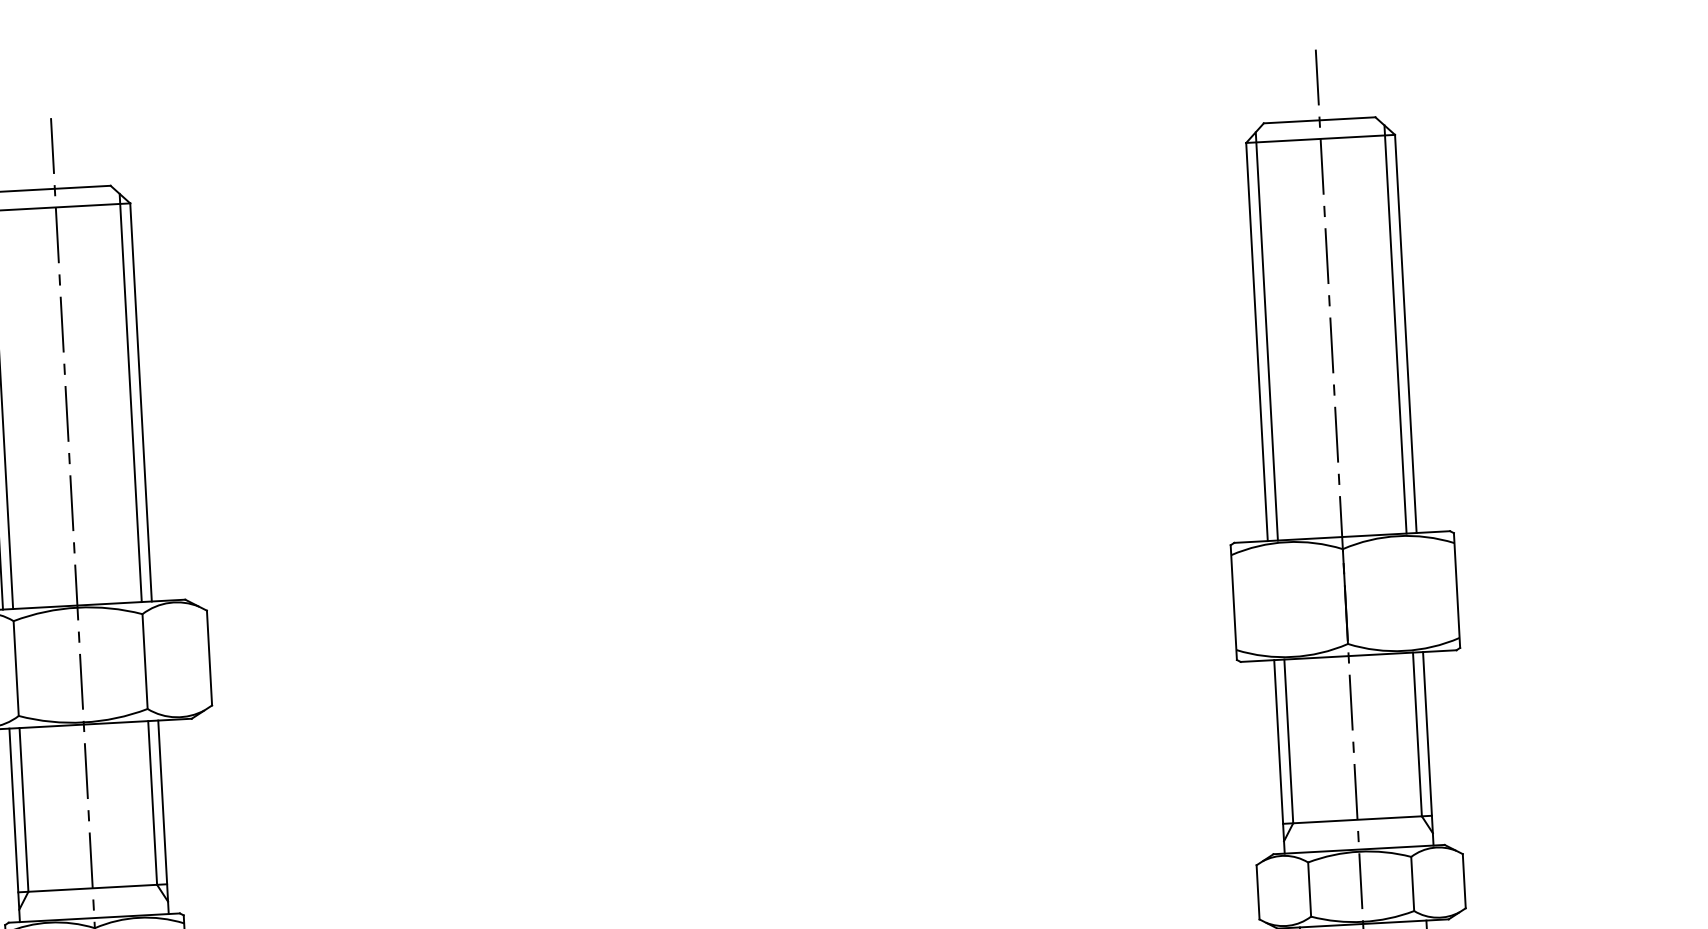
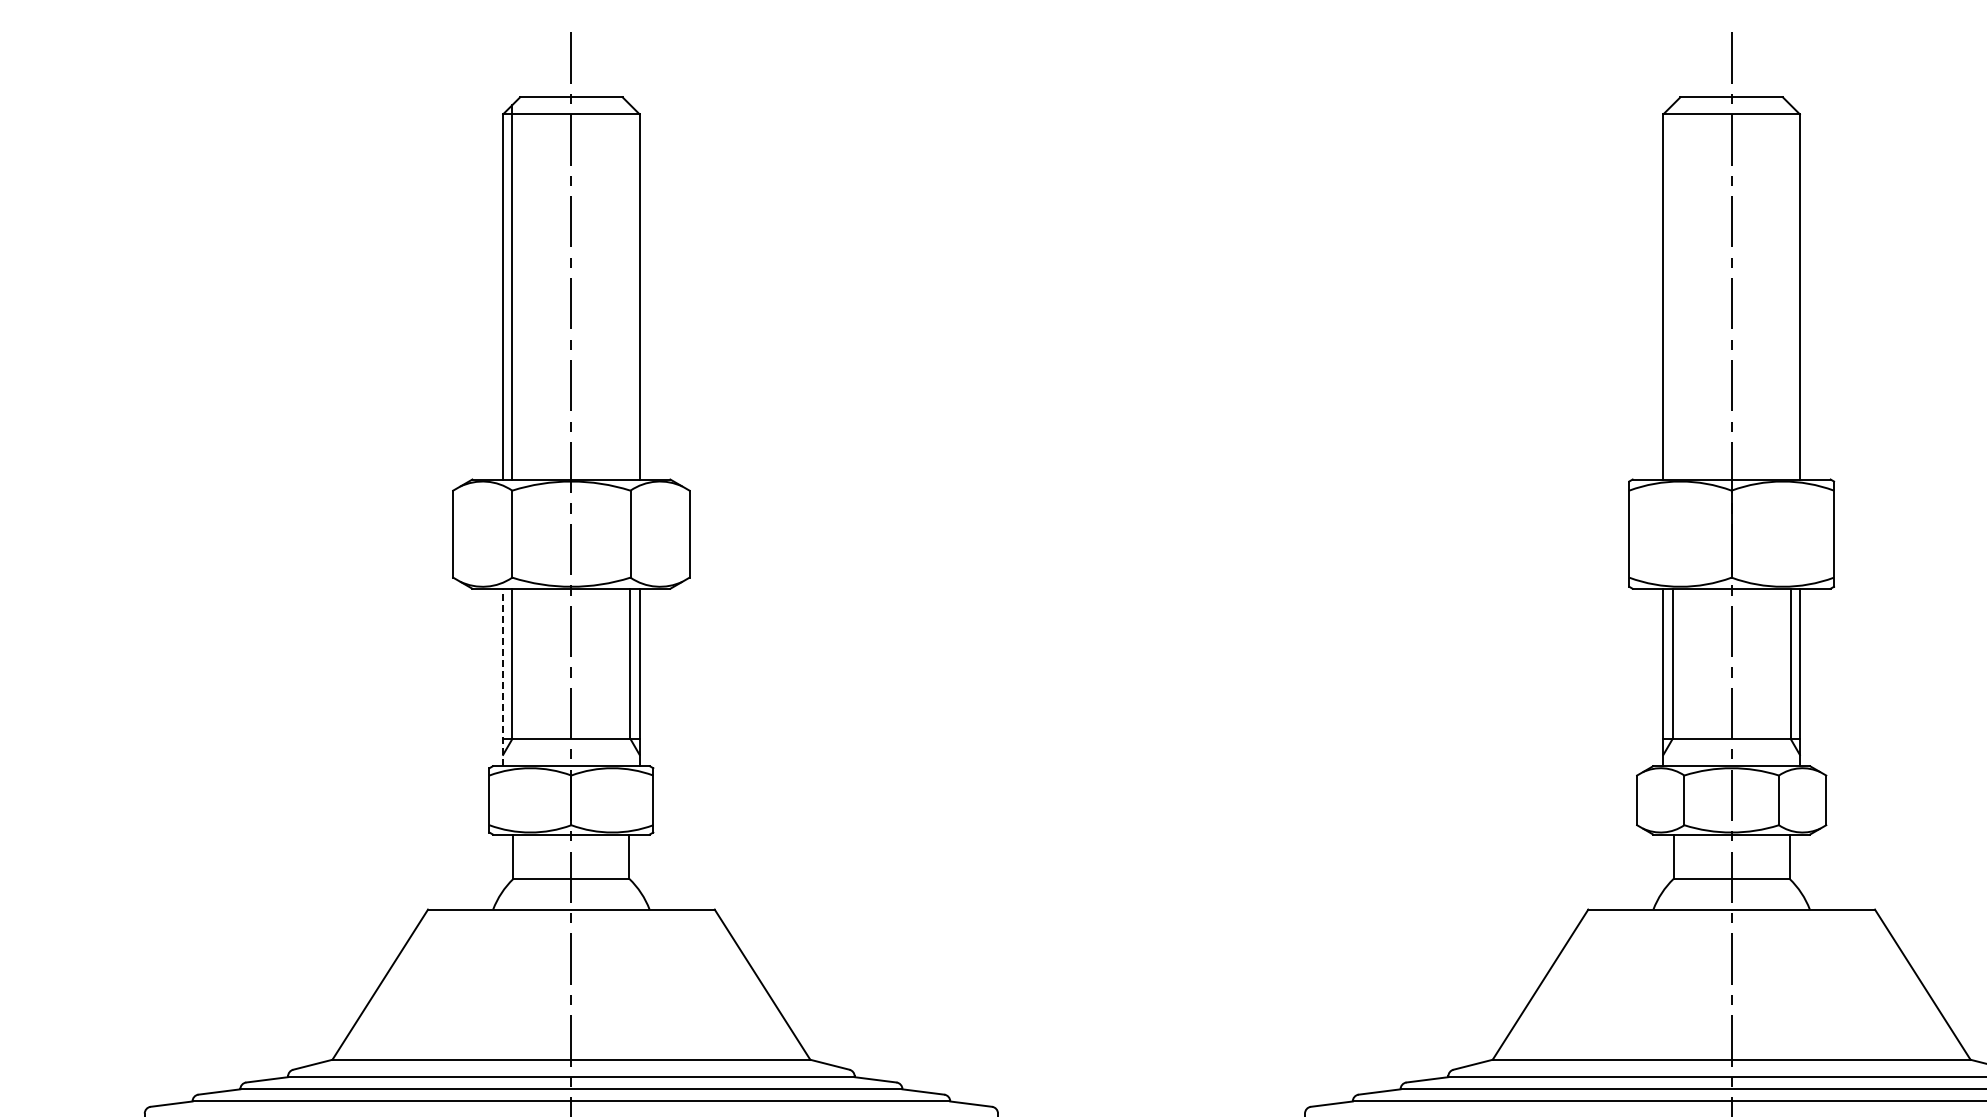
line: (1395, 329) -> (1790, 292), removed
line: (1266, 336) -> (1672, 292), removed
line: (130, 398) -> (630, 292), removed
line: (15, 825) -> (503, 677), solid -> dashed

